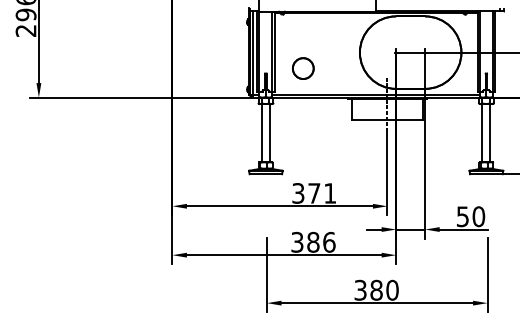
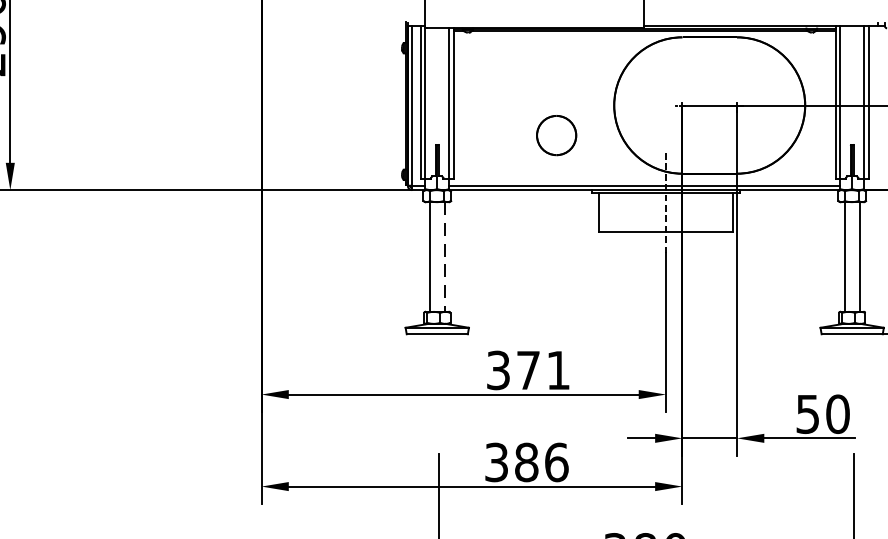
part: (303, 68) -> (557, 135), moved
line: (269, 133) -> (444, 257), solid -> dashed

